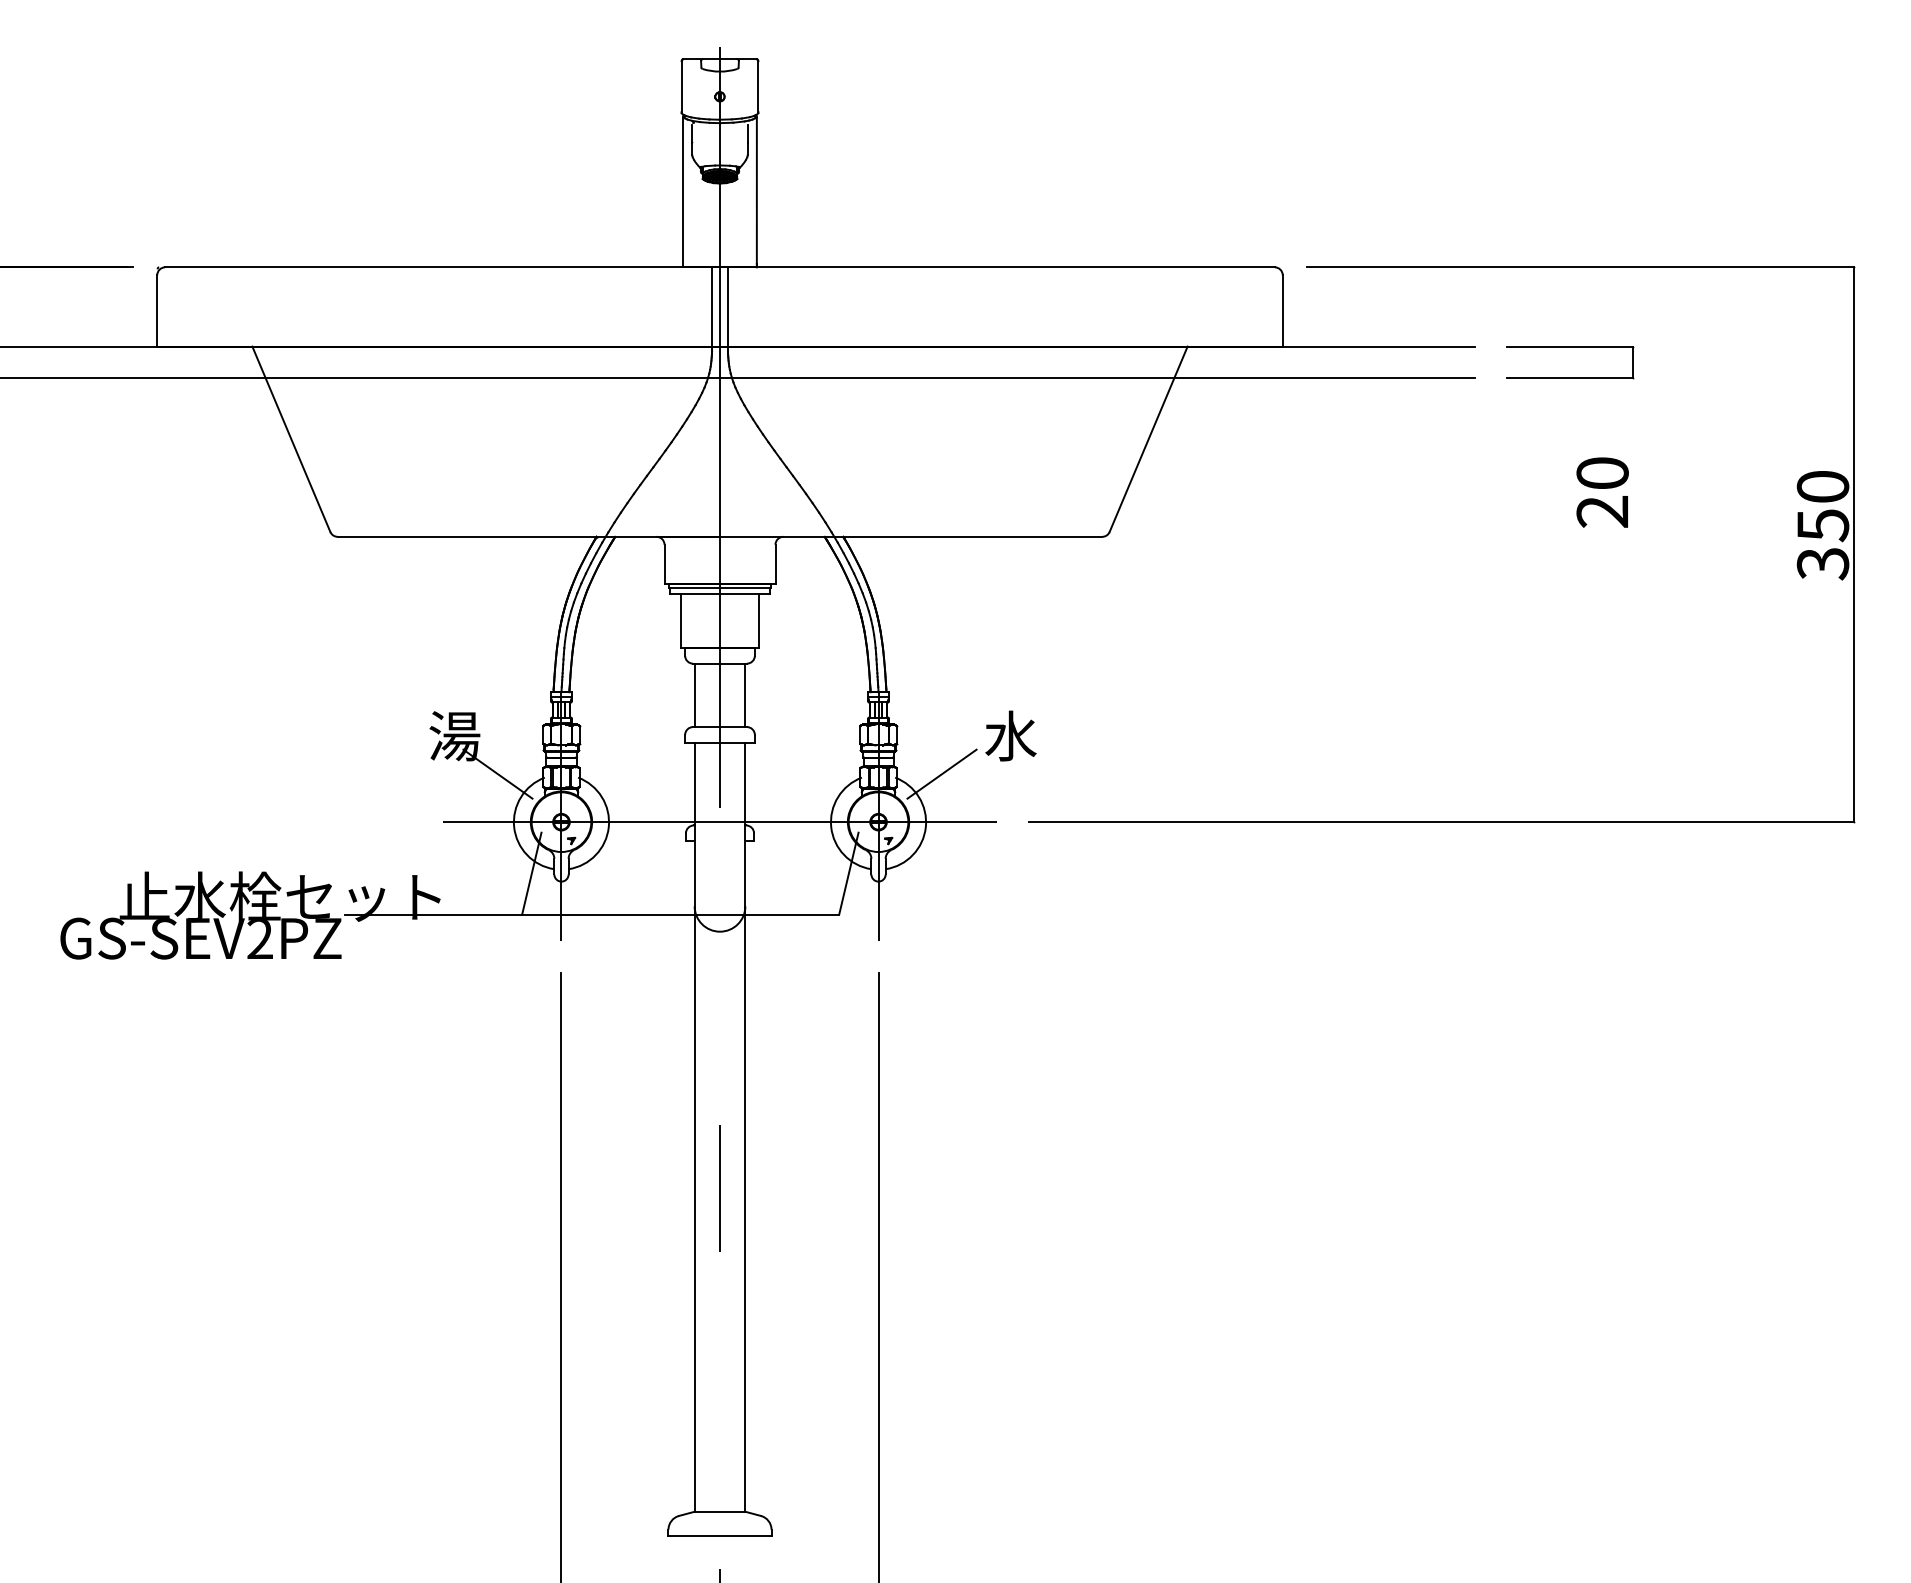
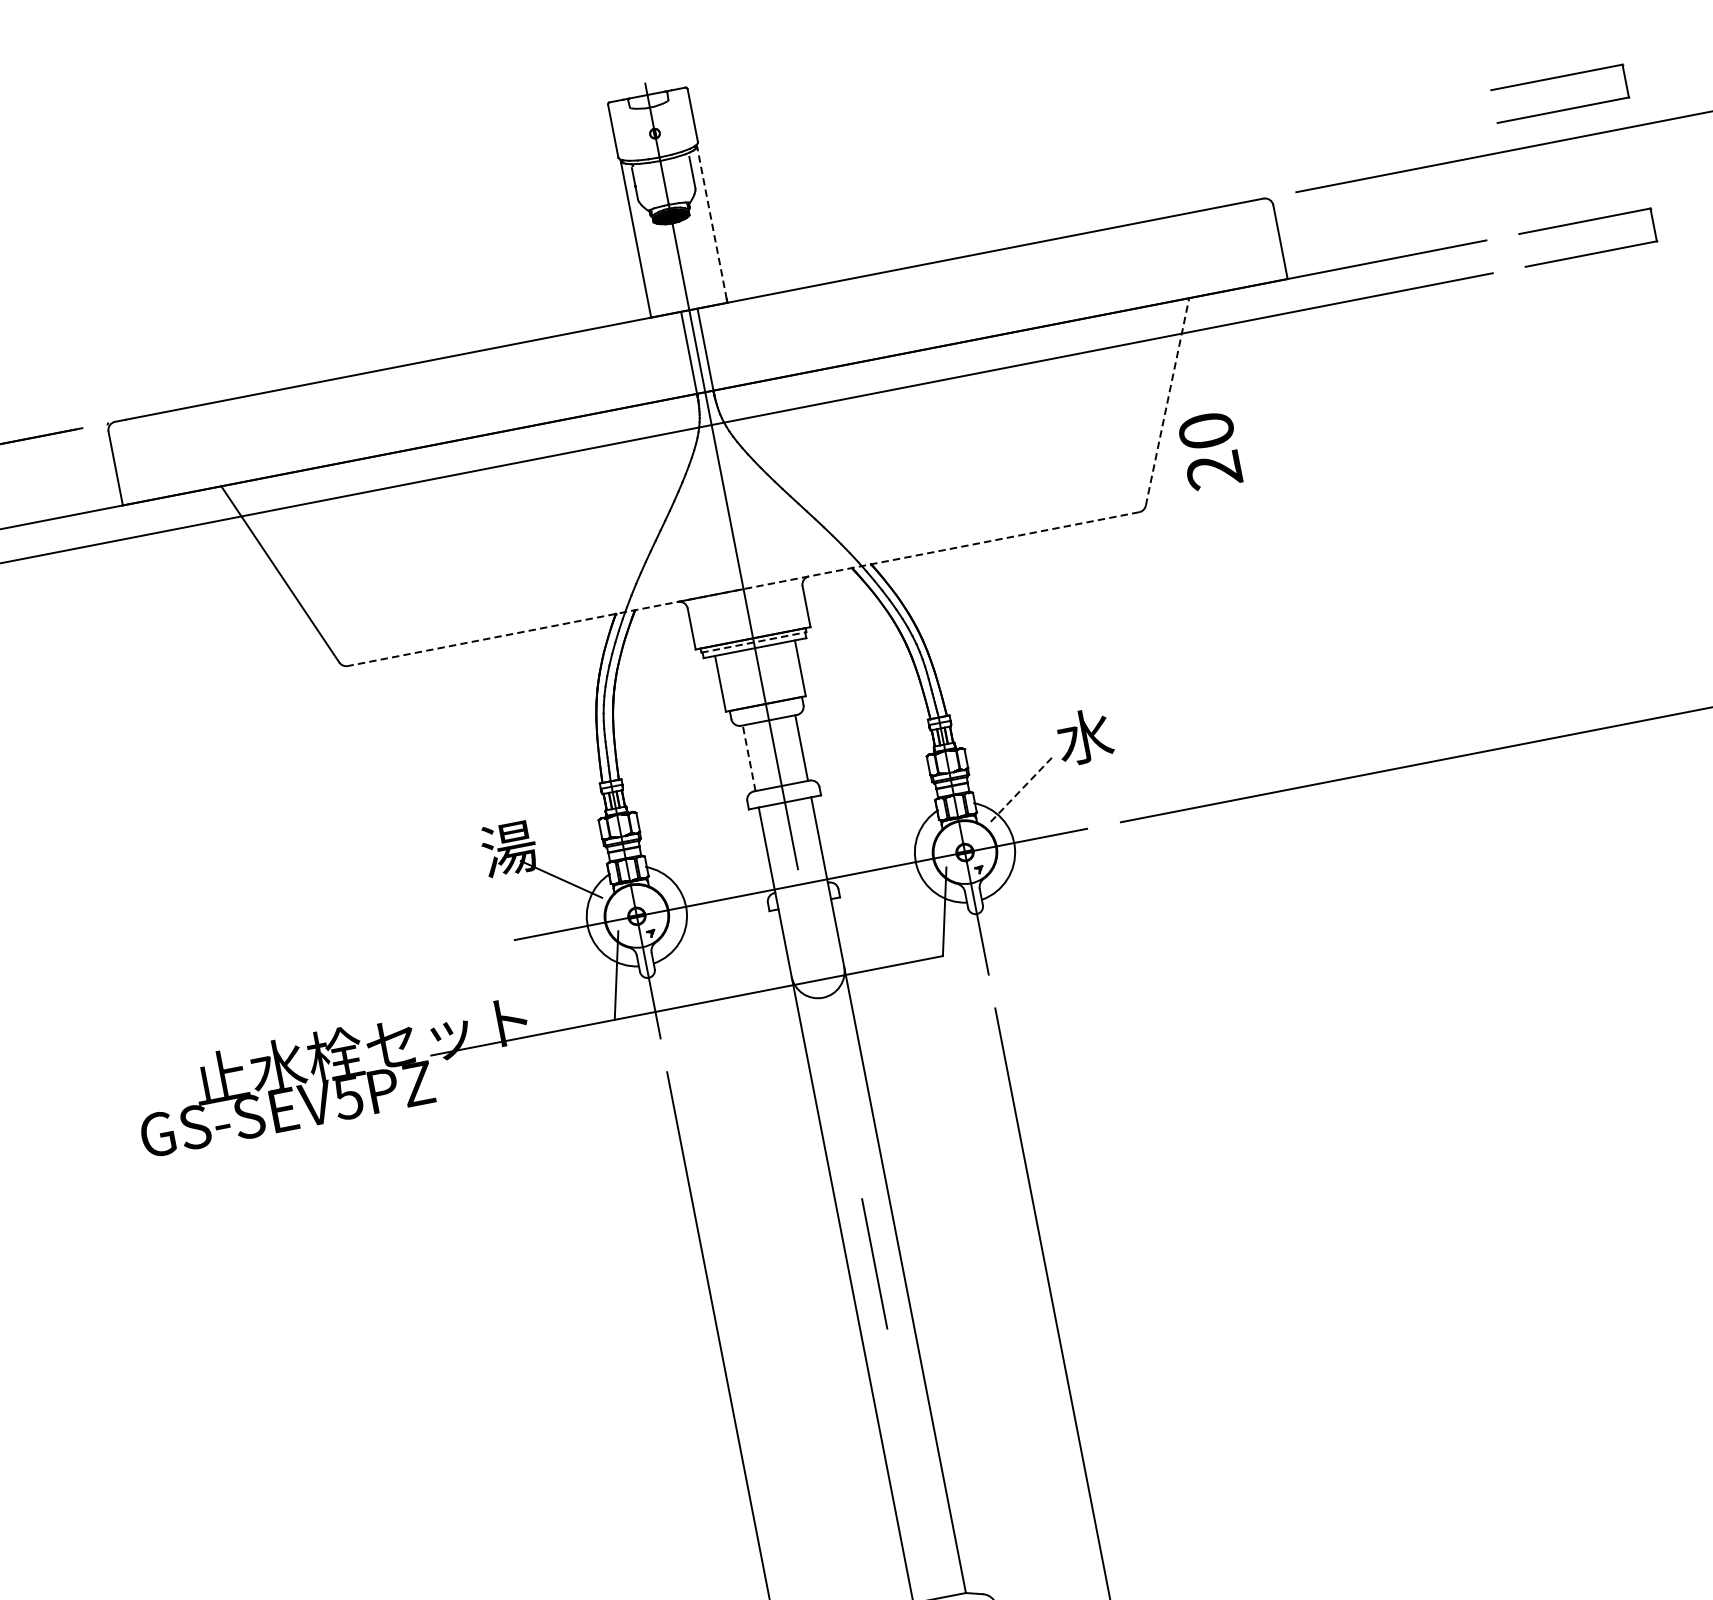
line: (756, 190) -> (711, 223), solid -> dashed
part: (1570, 208) -> (1557, 78), added
line: (1148, 439) -> (1167, 402), solid -> dashed
text: (1602, 492) -> (1210, 450), moved
line: (719, 536) -> (742, 588), solid -> dashed
line: (720, 588) -> (754, 642), solid -> dashed
line: (694, 695) -> (749, 758), solid -> dashed
line: (941, 774) -> (1020, 790), solid -> dashed
text: (259, 939) -> (347, 1098), GS-SEV2PZ -> GS-SEV5PZ

